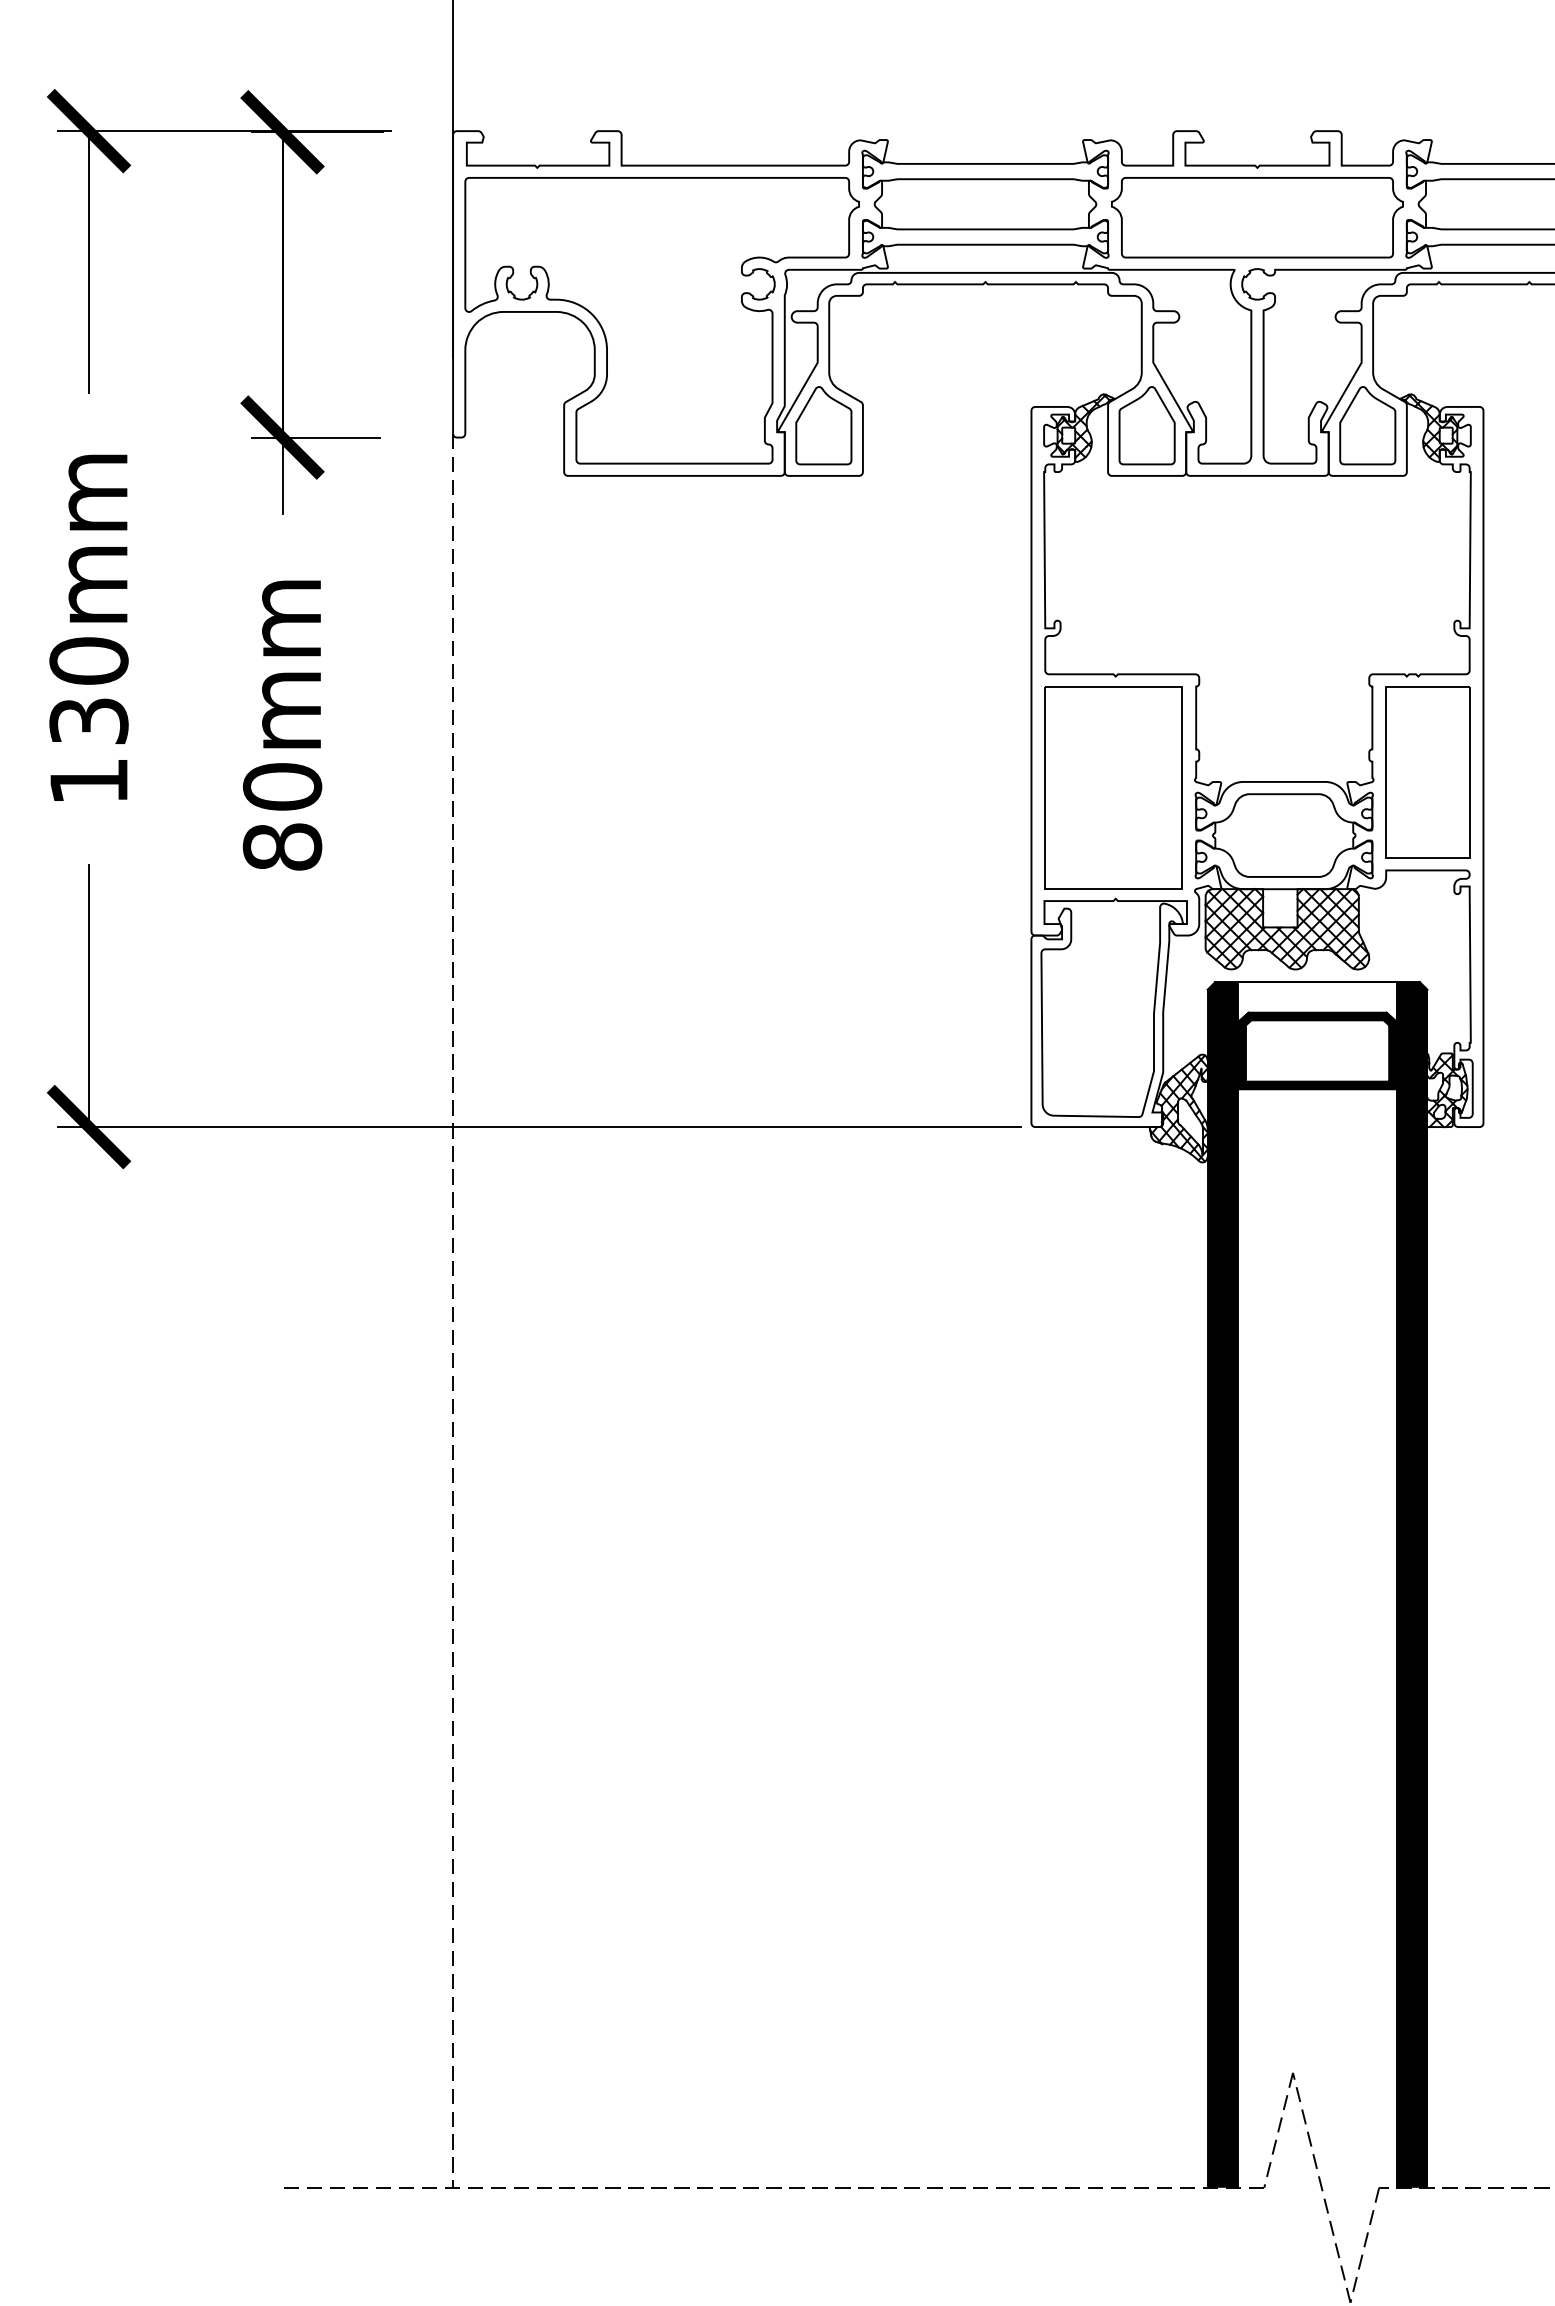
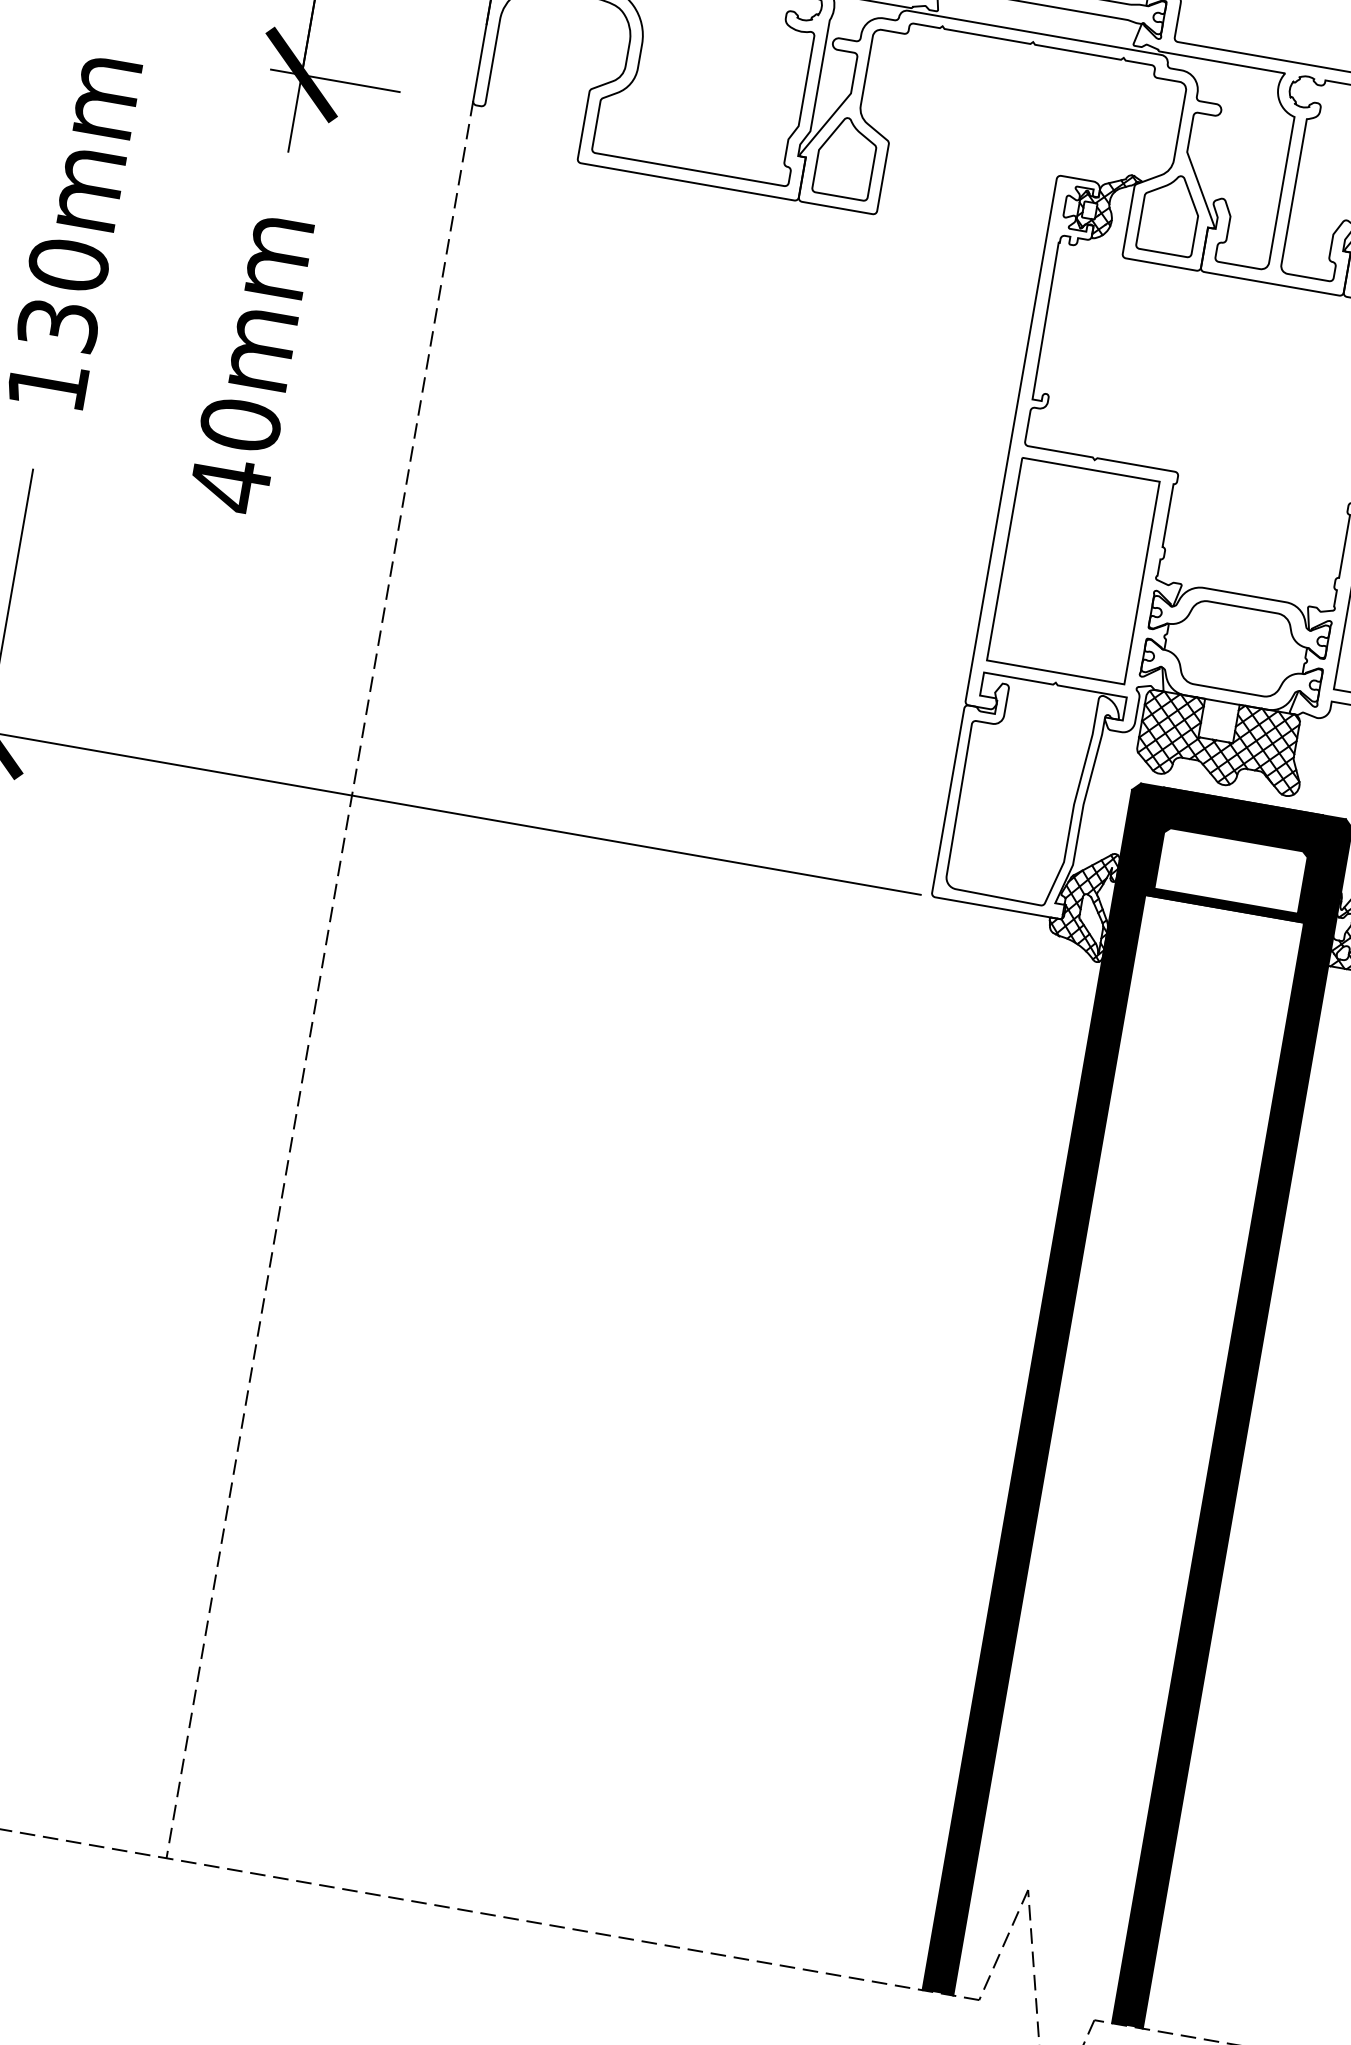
text: (282, 847) -> (230, 485), 80mm -> 40mm
fill: (1317, 1001) -> (1240, 820), added

